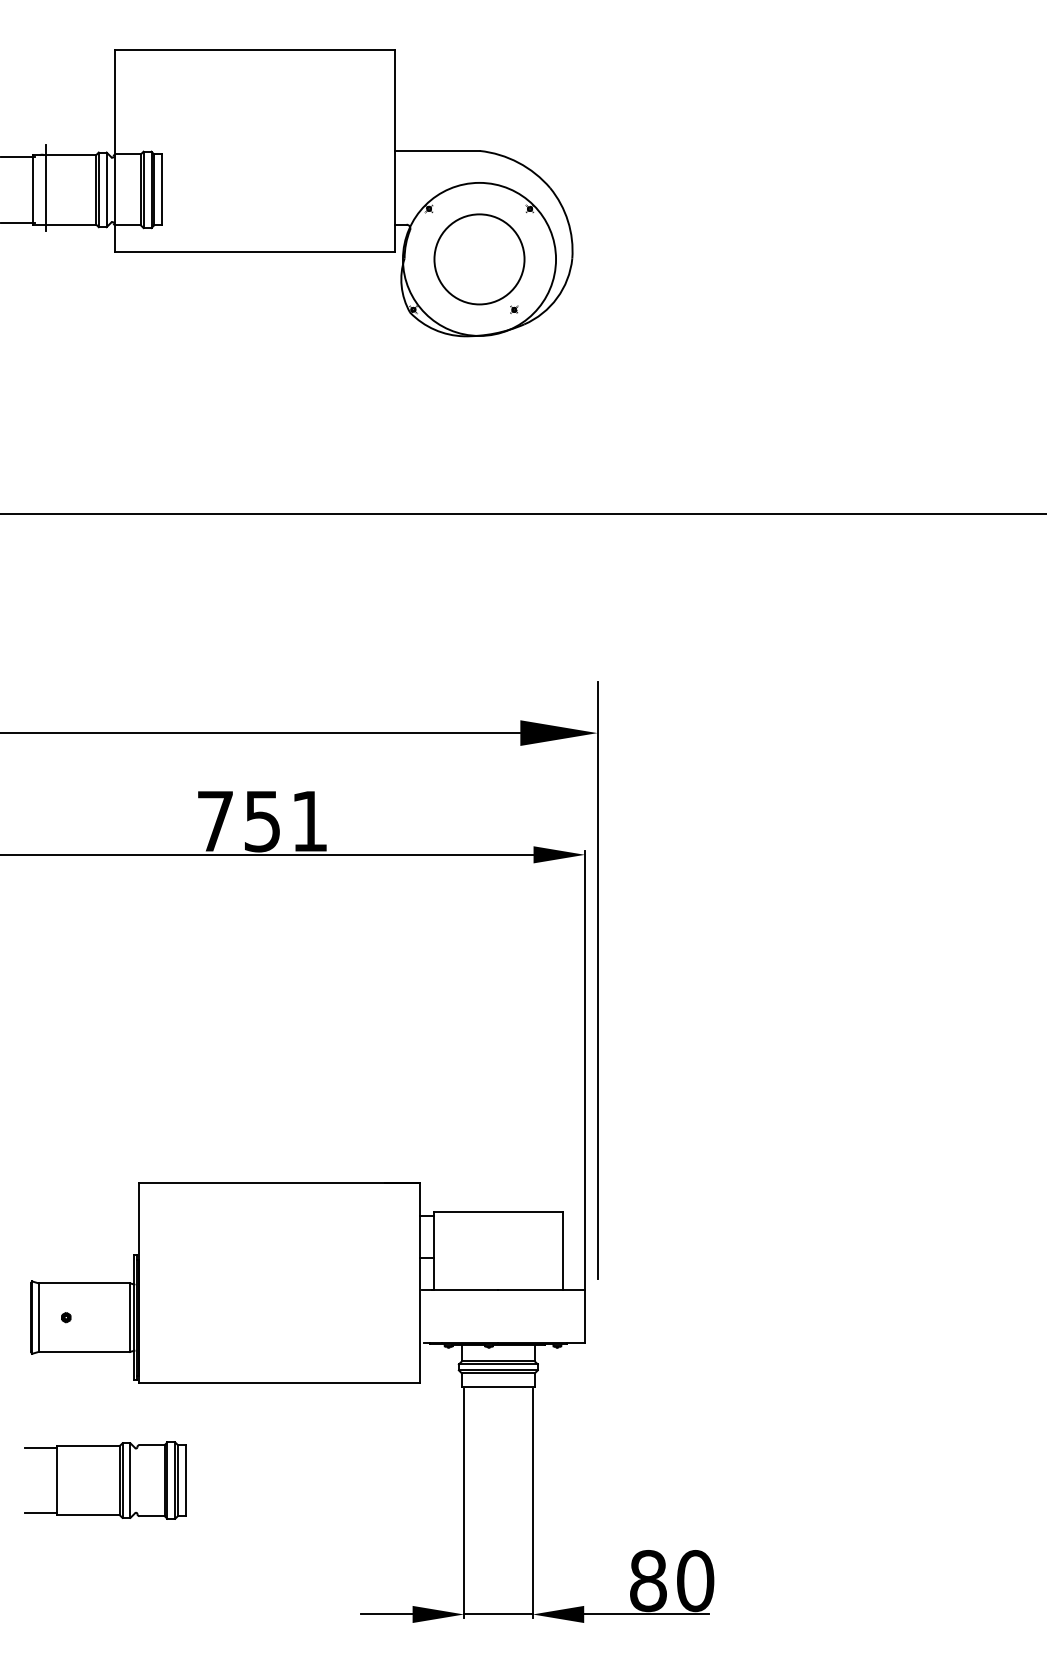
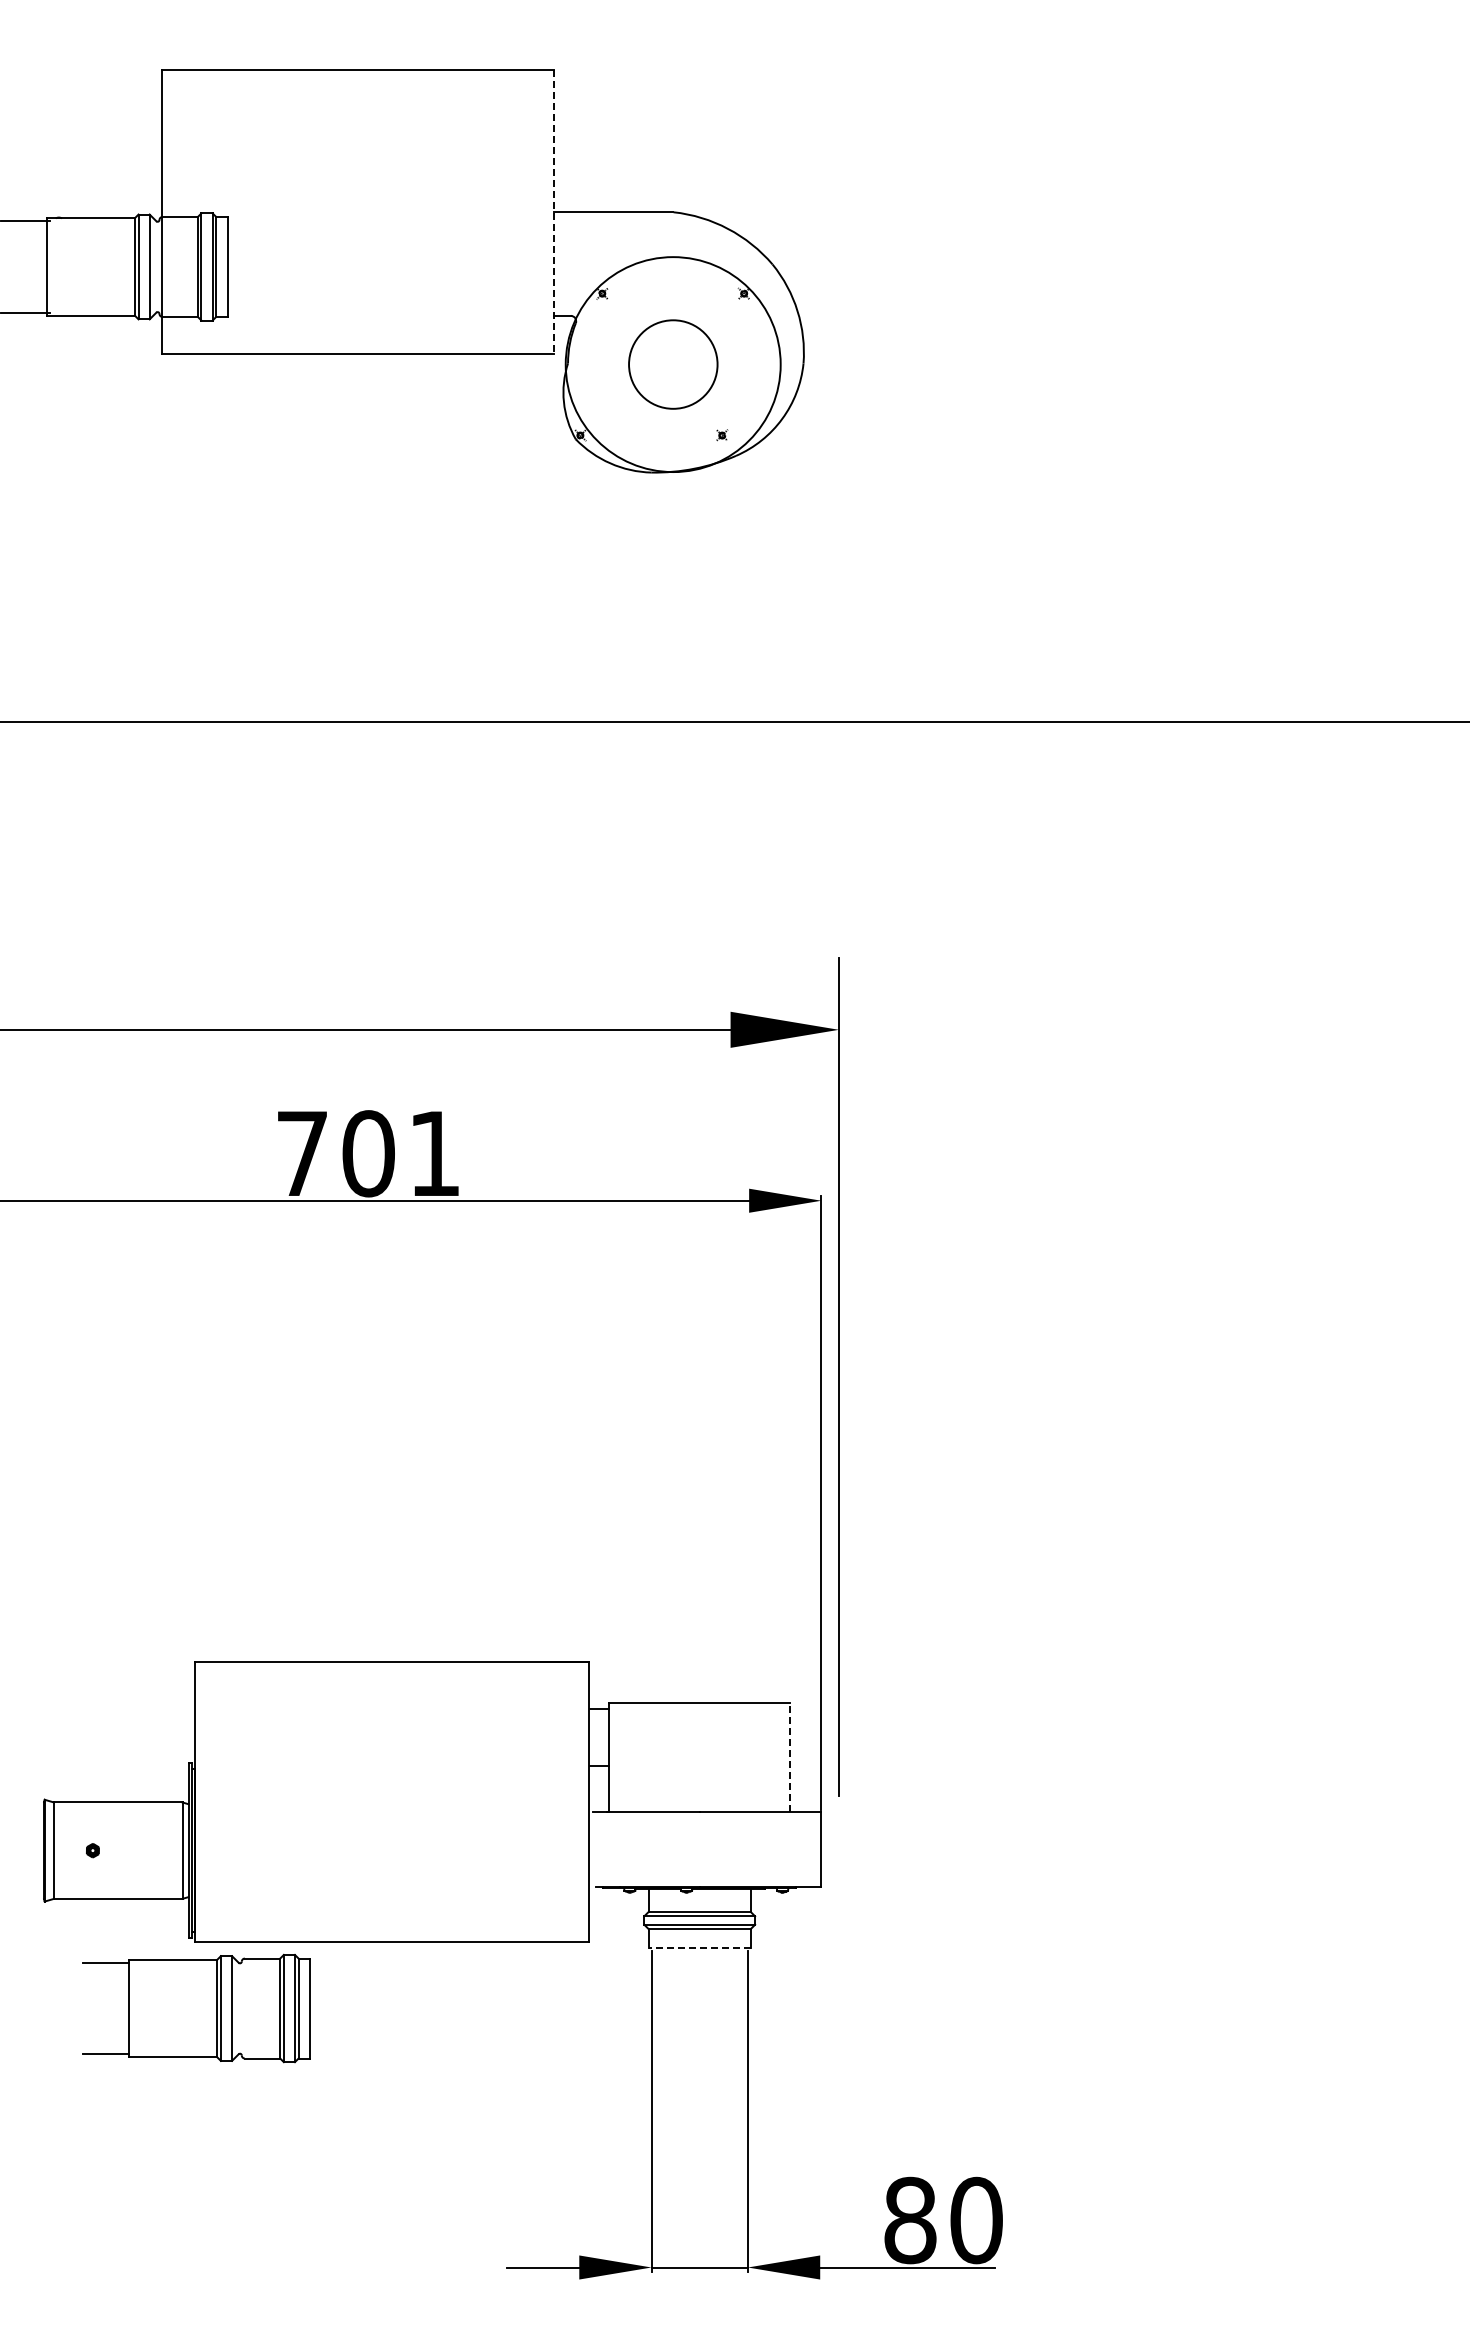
line: (394, 151) -> (553, 212), solid -> dashed
line: (46, 187) -> (64, 263), removed
circle: (479, 259) -> (673, 364), size x0.7
text: (262, 821) -> (368, 1153), 751 -> 701
line: (563, 1251) -> (790, 1757), solid -> dashed
line: (498, 1387) -> (699, 1948), solid -> dashed
part: (105, 1480) -> (196, 2008), moved

